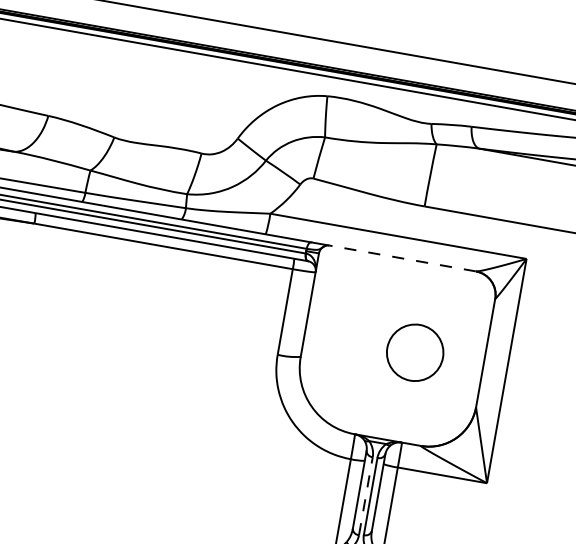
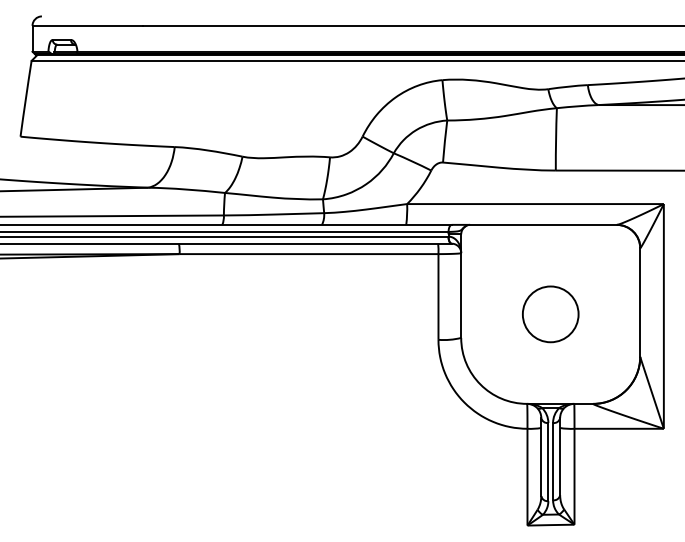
line: (401, 257) -> (542, 224), dashed -> solid
circle: (414, 352) -> (550, 314), moved
line: (366, 495) -> (548, 461), dashed -> solid

